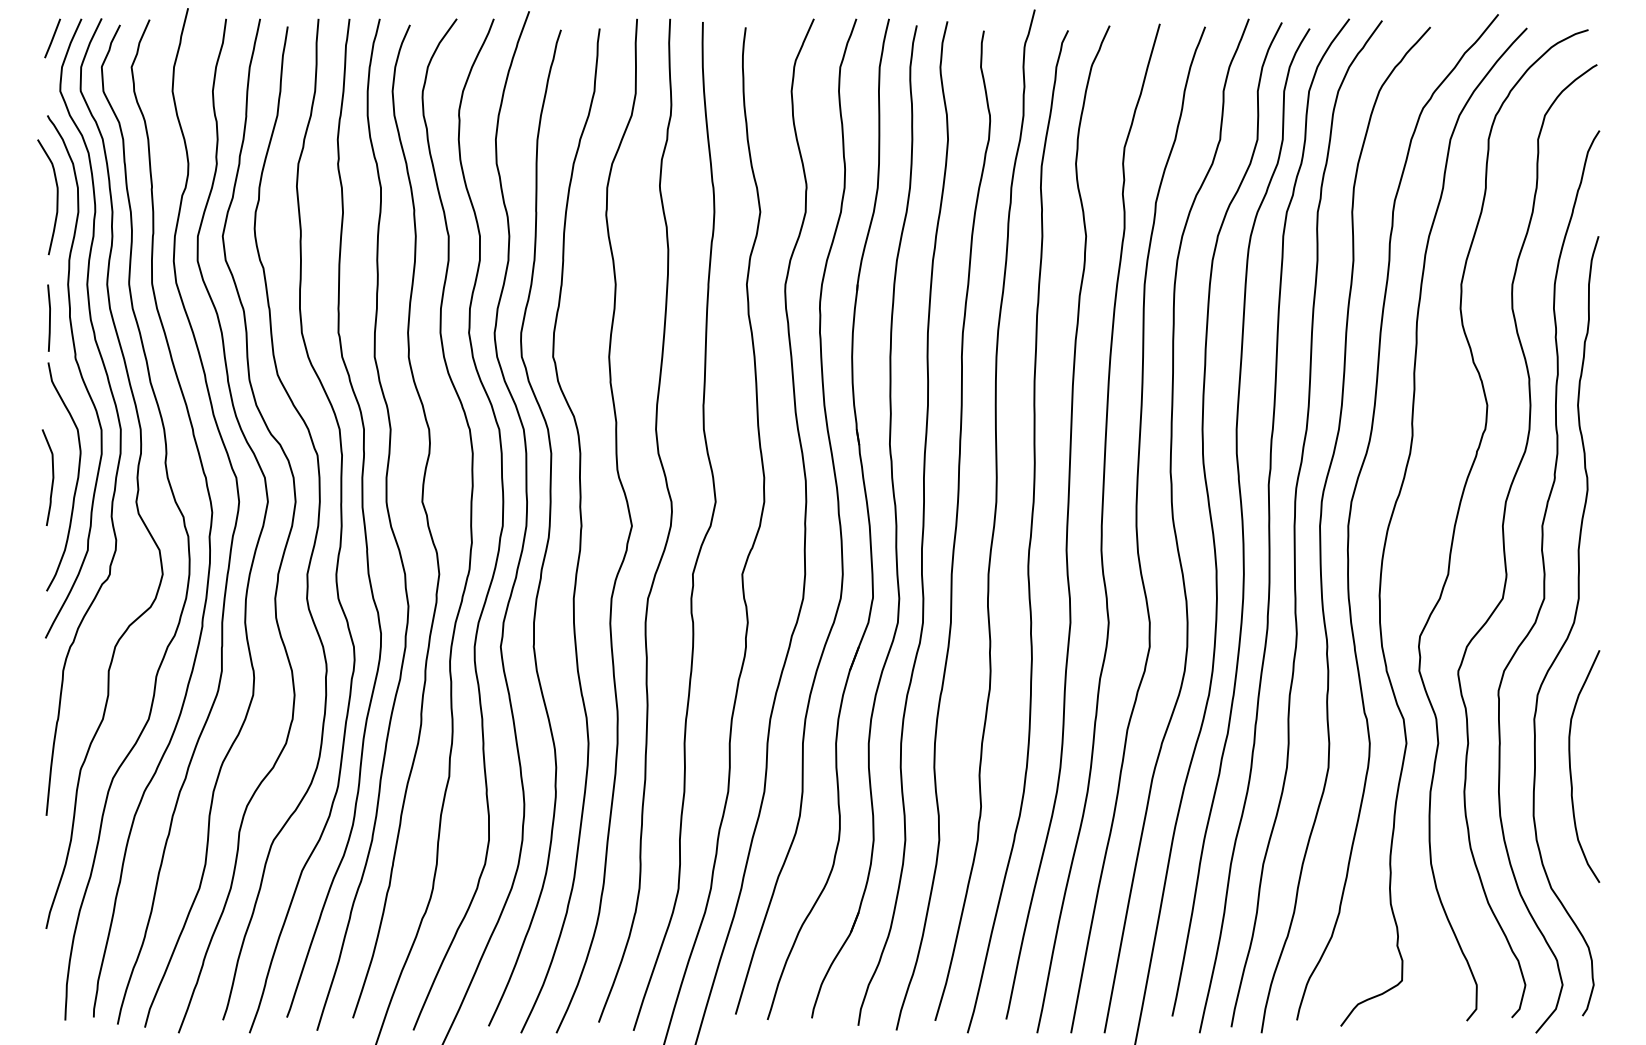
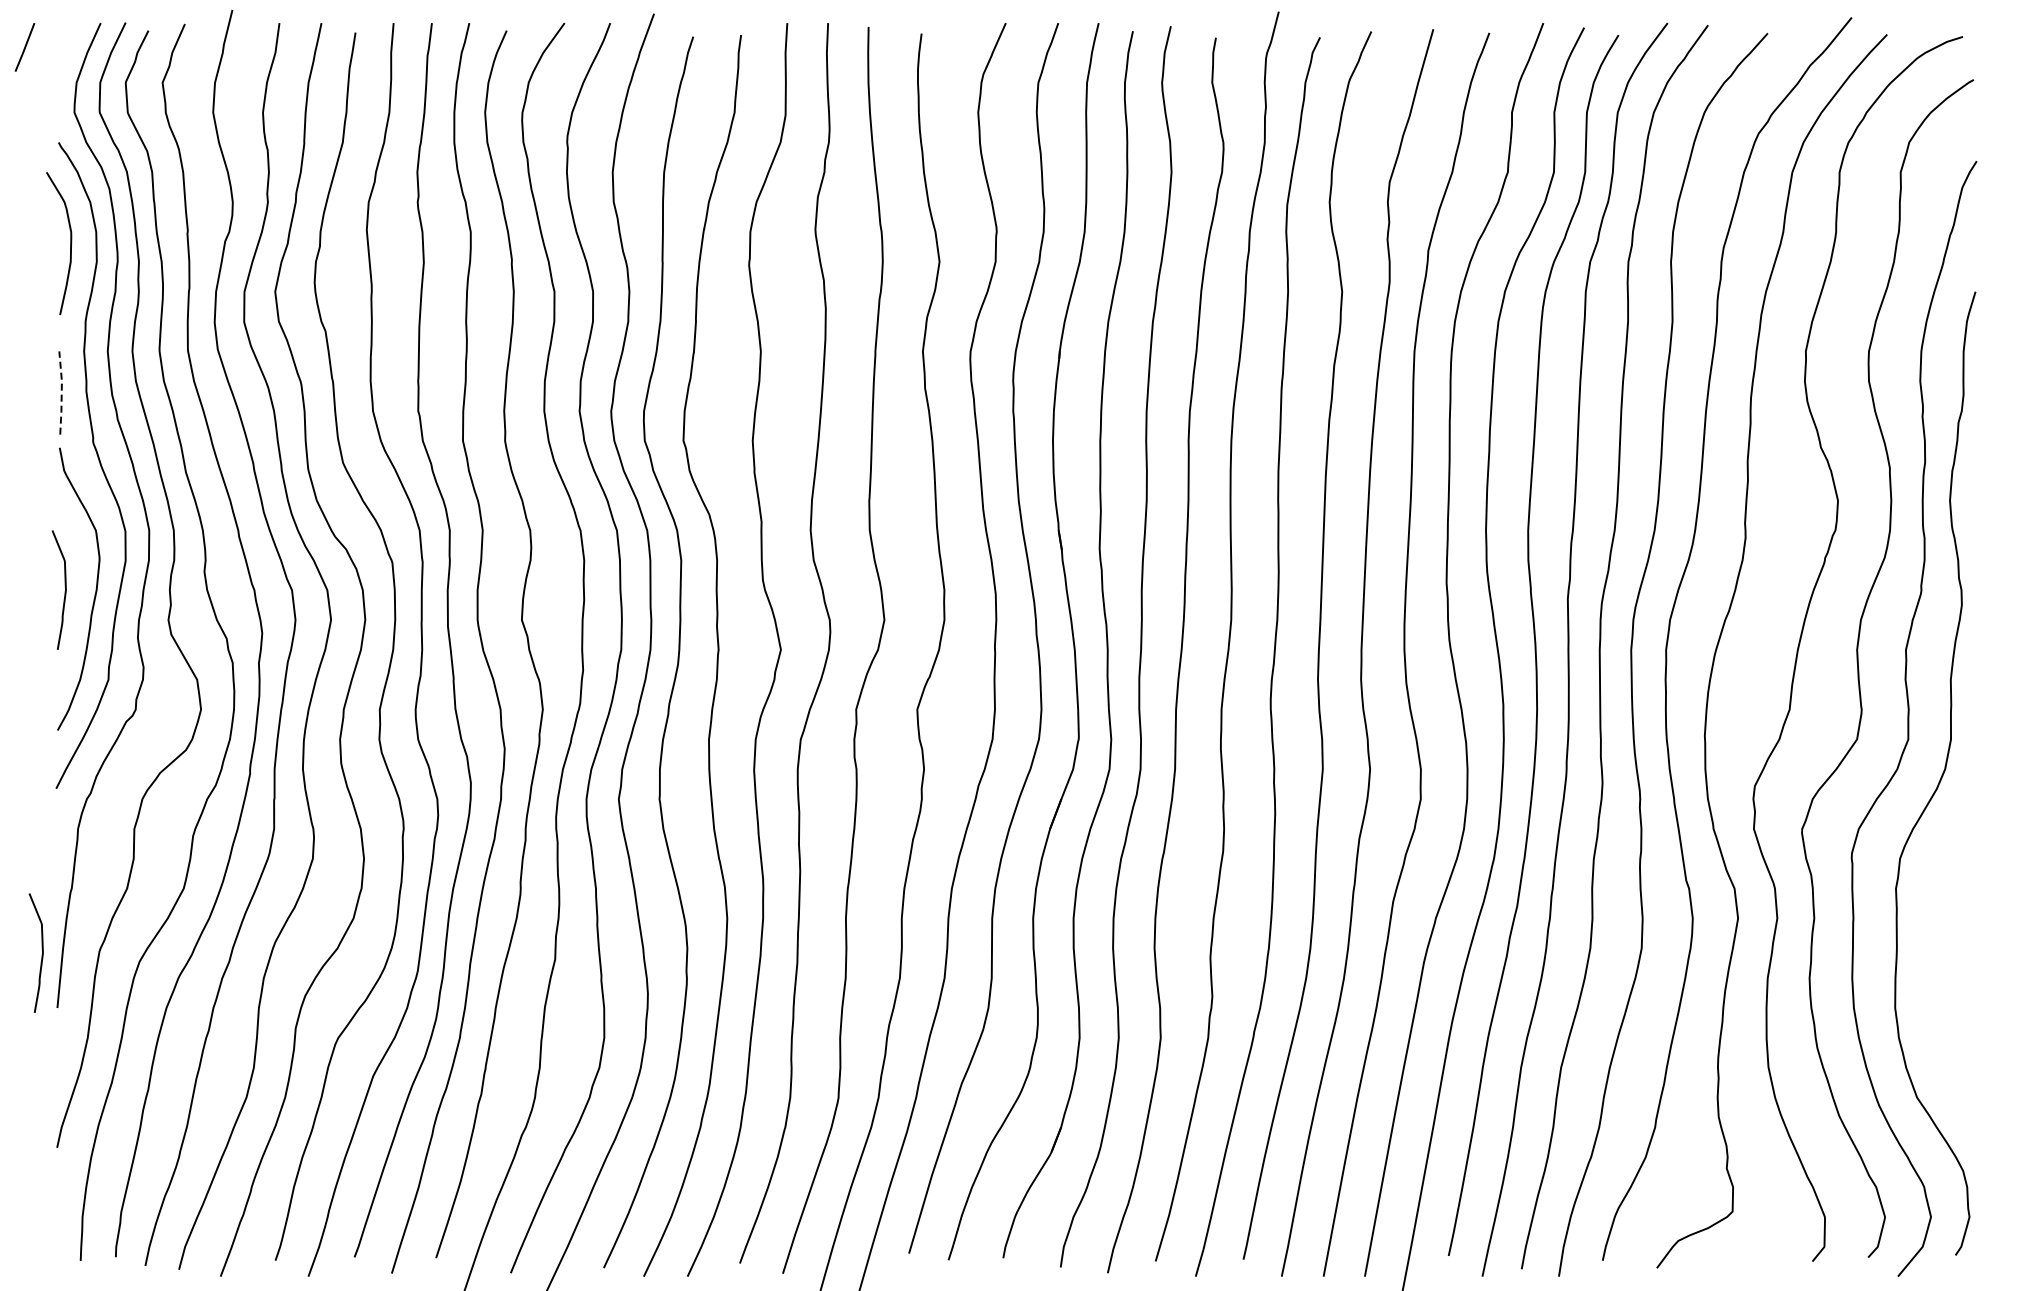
line: (52, 38) -> (24, 47), moved
line: (49, 318) -> (61, 393), solid -> dashed
curve: (1571, 767) -> (1941, 948), removed
curve: (33, 772) -> (41, 954), added

